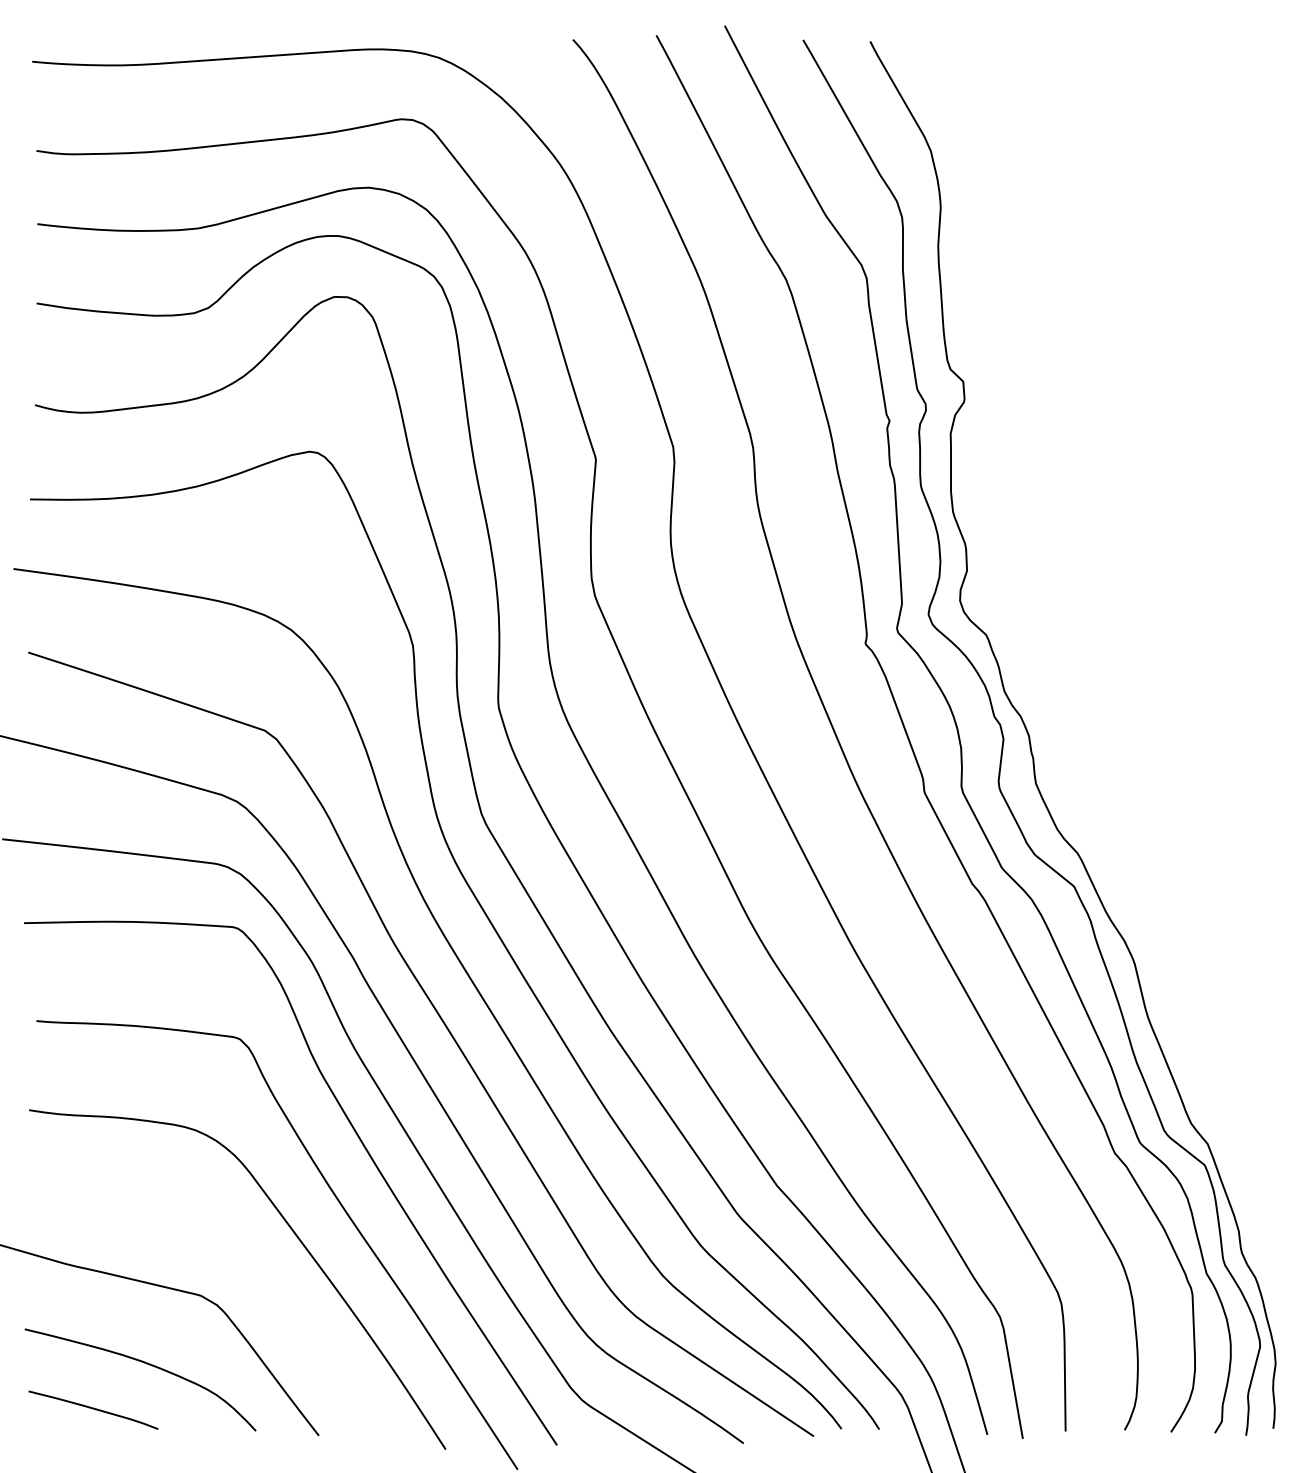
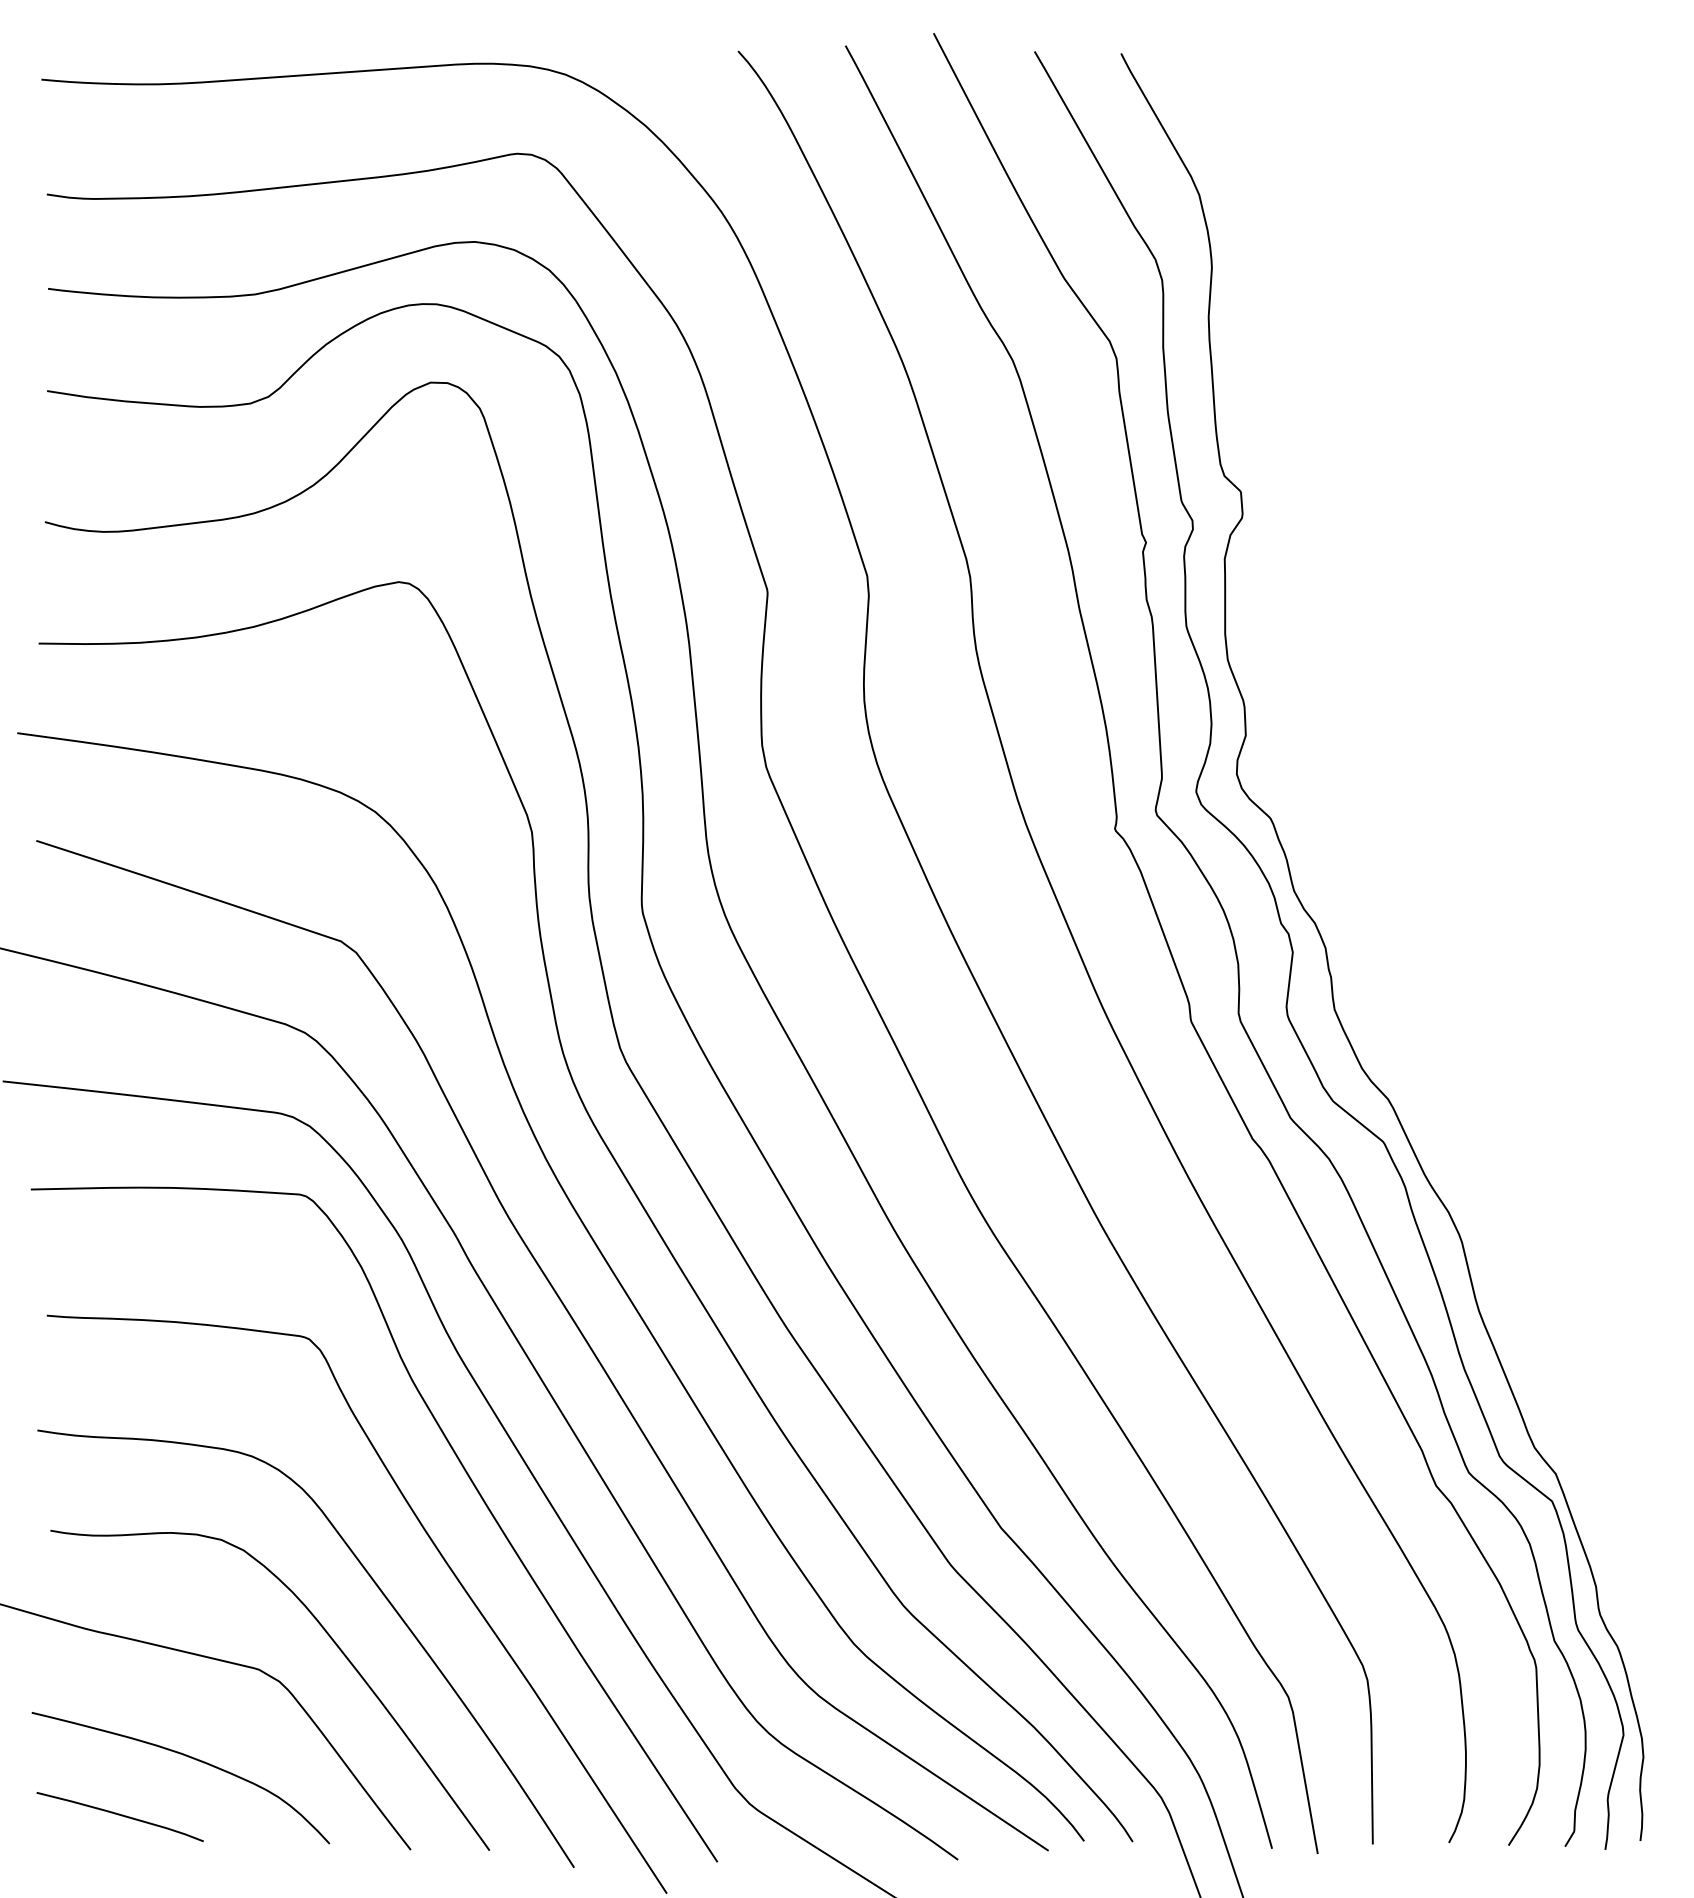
curve: (257, 1273) -> (331, 1640), added

